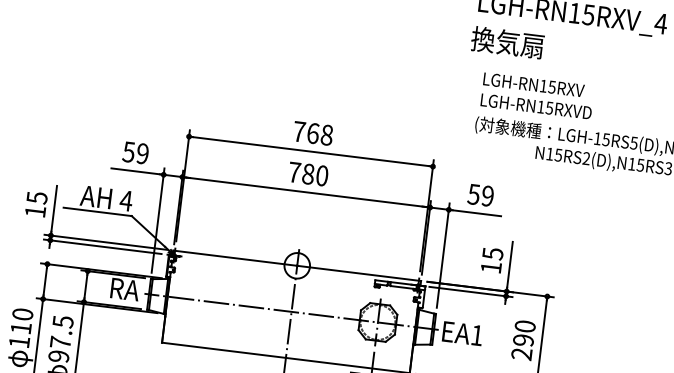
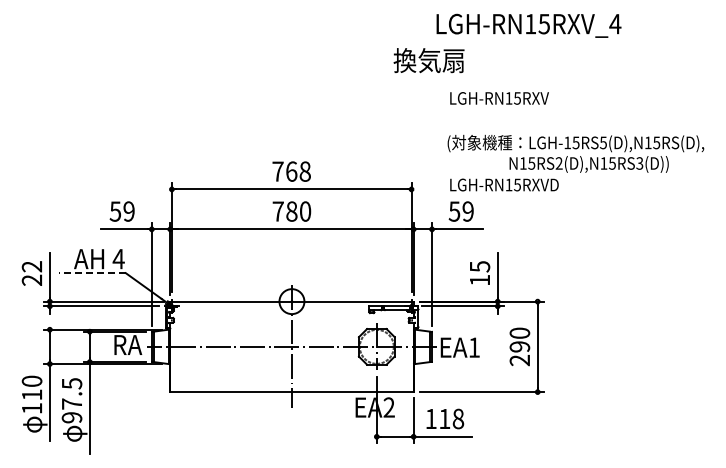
text: (507, 42) -> (428, 60), moved
text: (536, 106) -> (504, 184), moved
text: (35, 204) -> (31, 273), 15 -> 22
line: (96, 212) -> (91, 273), solid -> dashed

